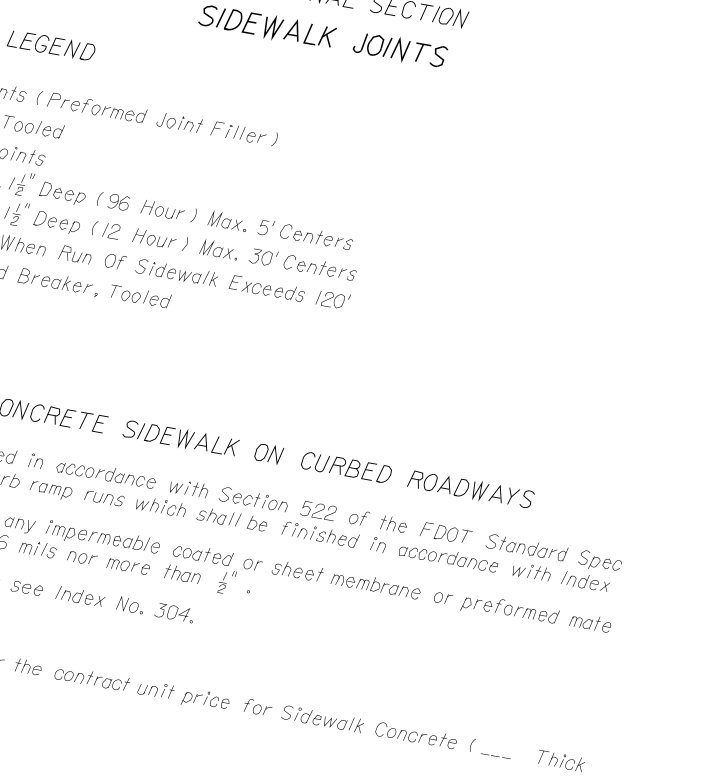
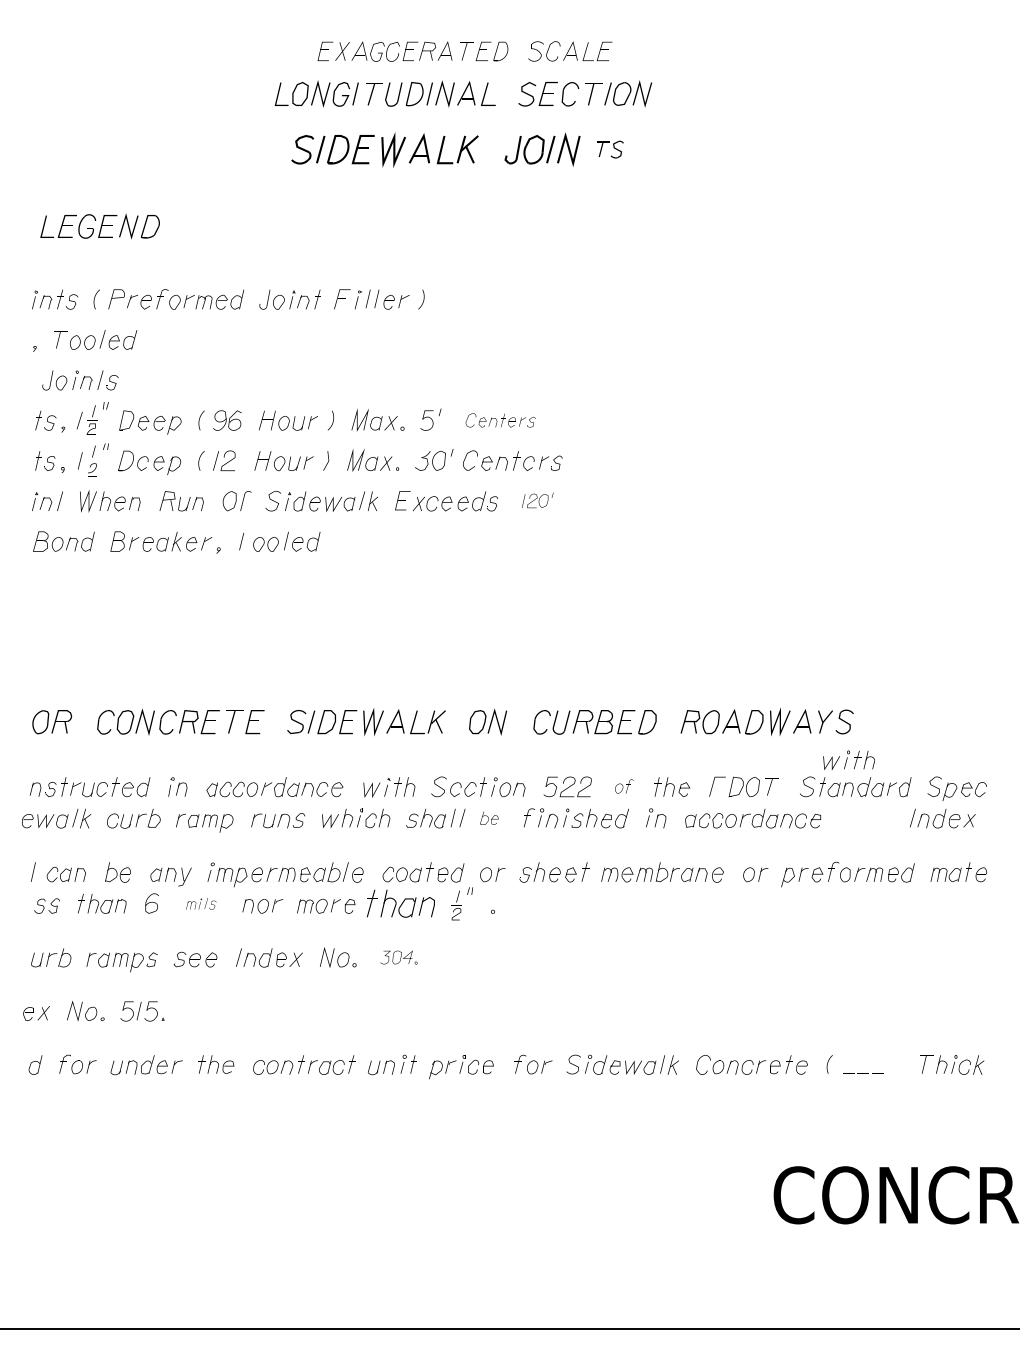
part: (430, 54) -> (610, 149), size x0.6
part: (316, 237) -> (500, 420), size x0.7
part: (333, 299) -> (537, 500), size x0.7
part: (359, 517) -> (624, 786), size x0.7
part: (257, 523) -> (489, 817), size x0.7
part: (38, 548) -> (201, 903), size x0.6
part: (531, 571) -> (848, 759), moved
part: (182, 573) -> (400, 903), size x1.4
part: (174, 612) -> (398, 957), size x0.7

